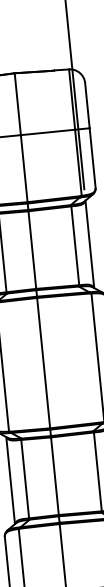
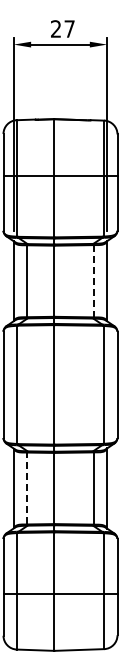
line: (74, 246) -> (93, 281), solid -> dashed
line: (25, 479) -> (27, 488), solid -> dashed

